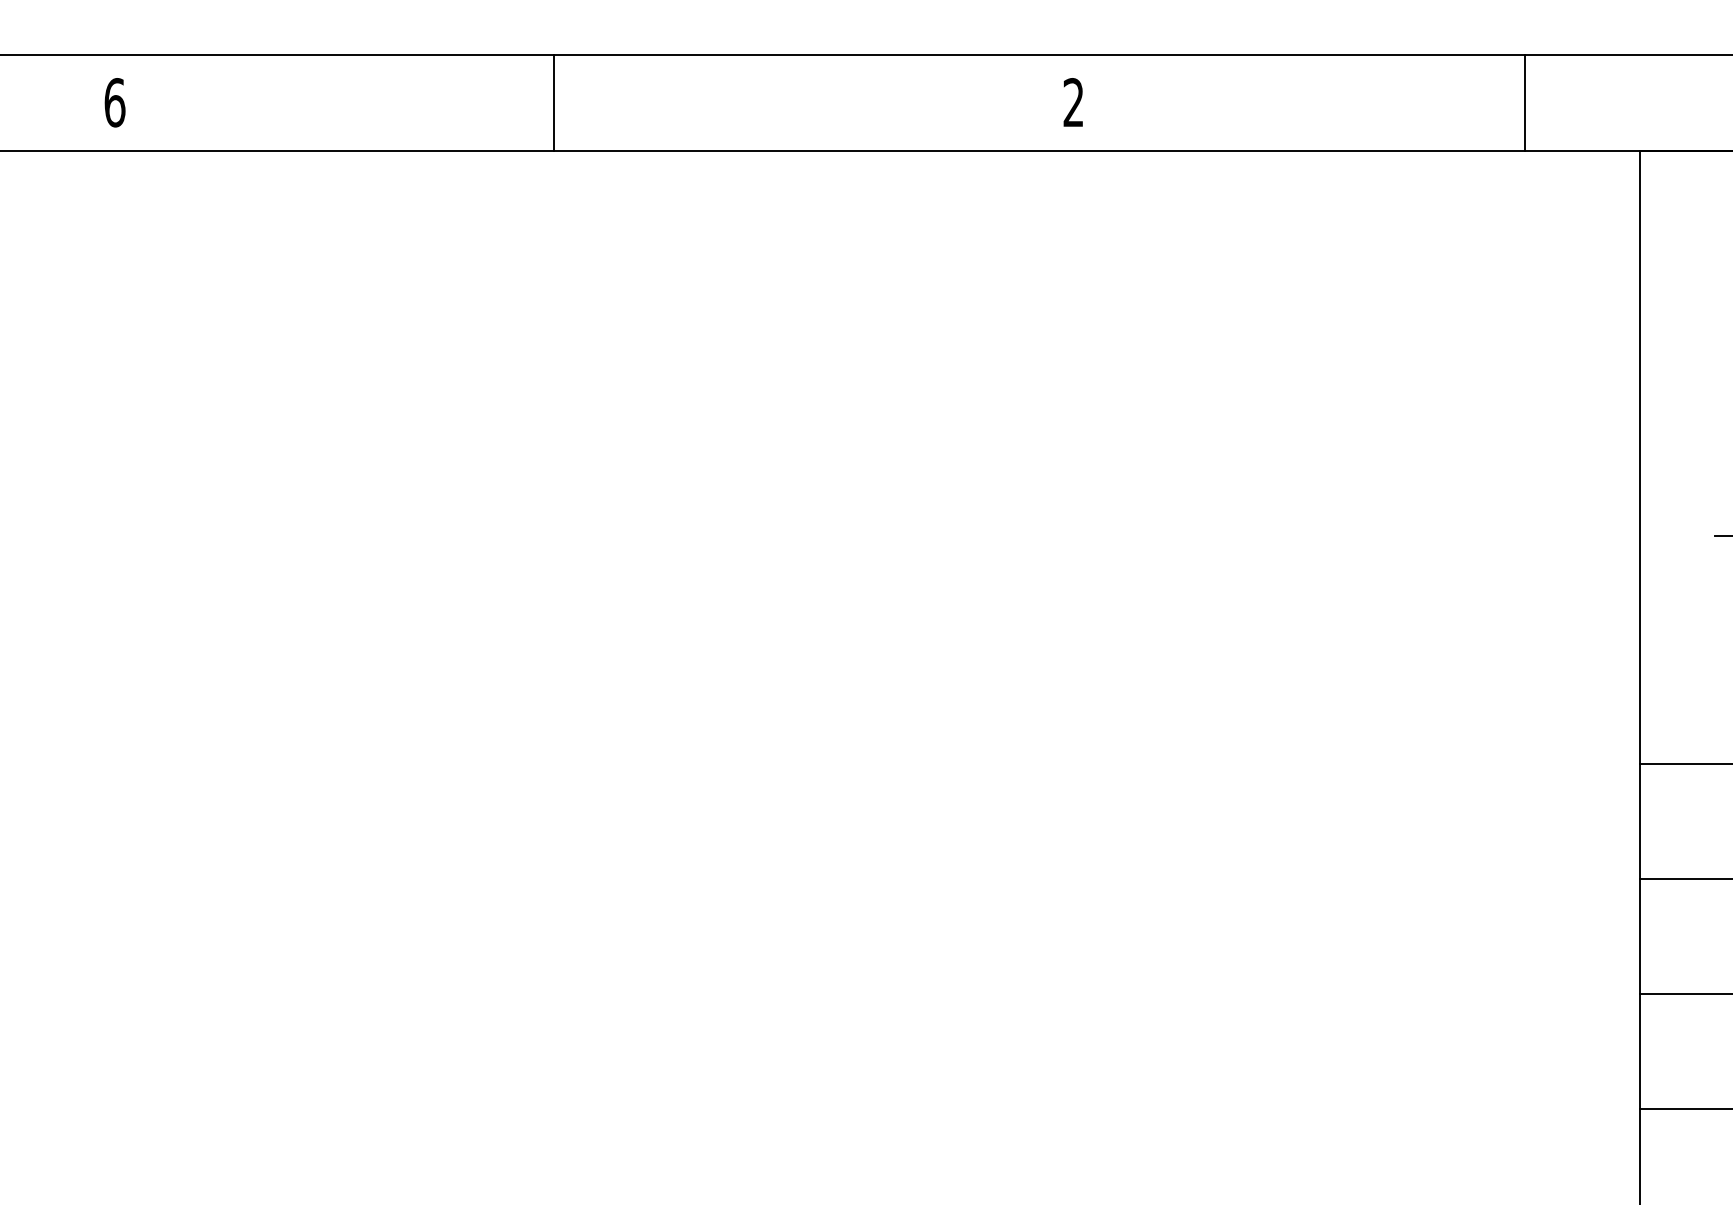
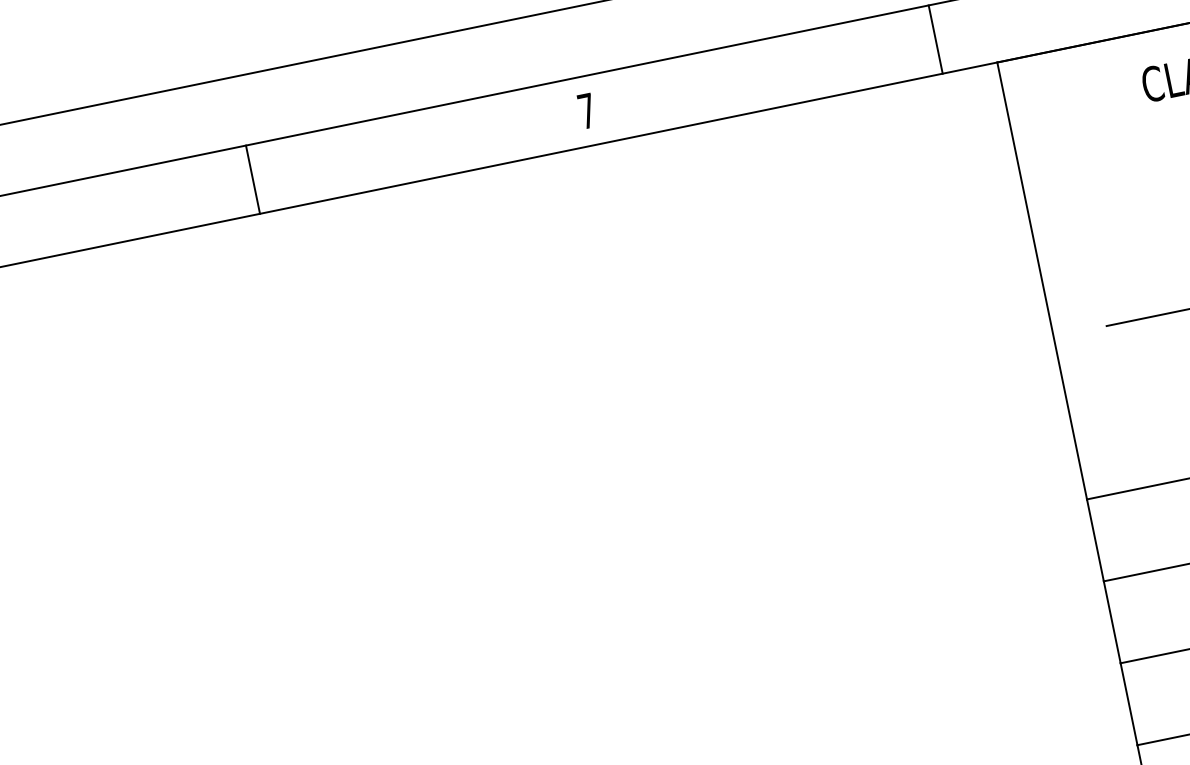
line: (553, 102) -> (252, 179), moved
text: (1073, 102) -> (586, 110), 2 -> 7
line: (1525, 102) -> (935, 39), moved

